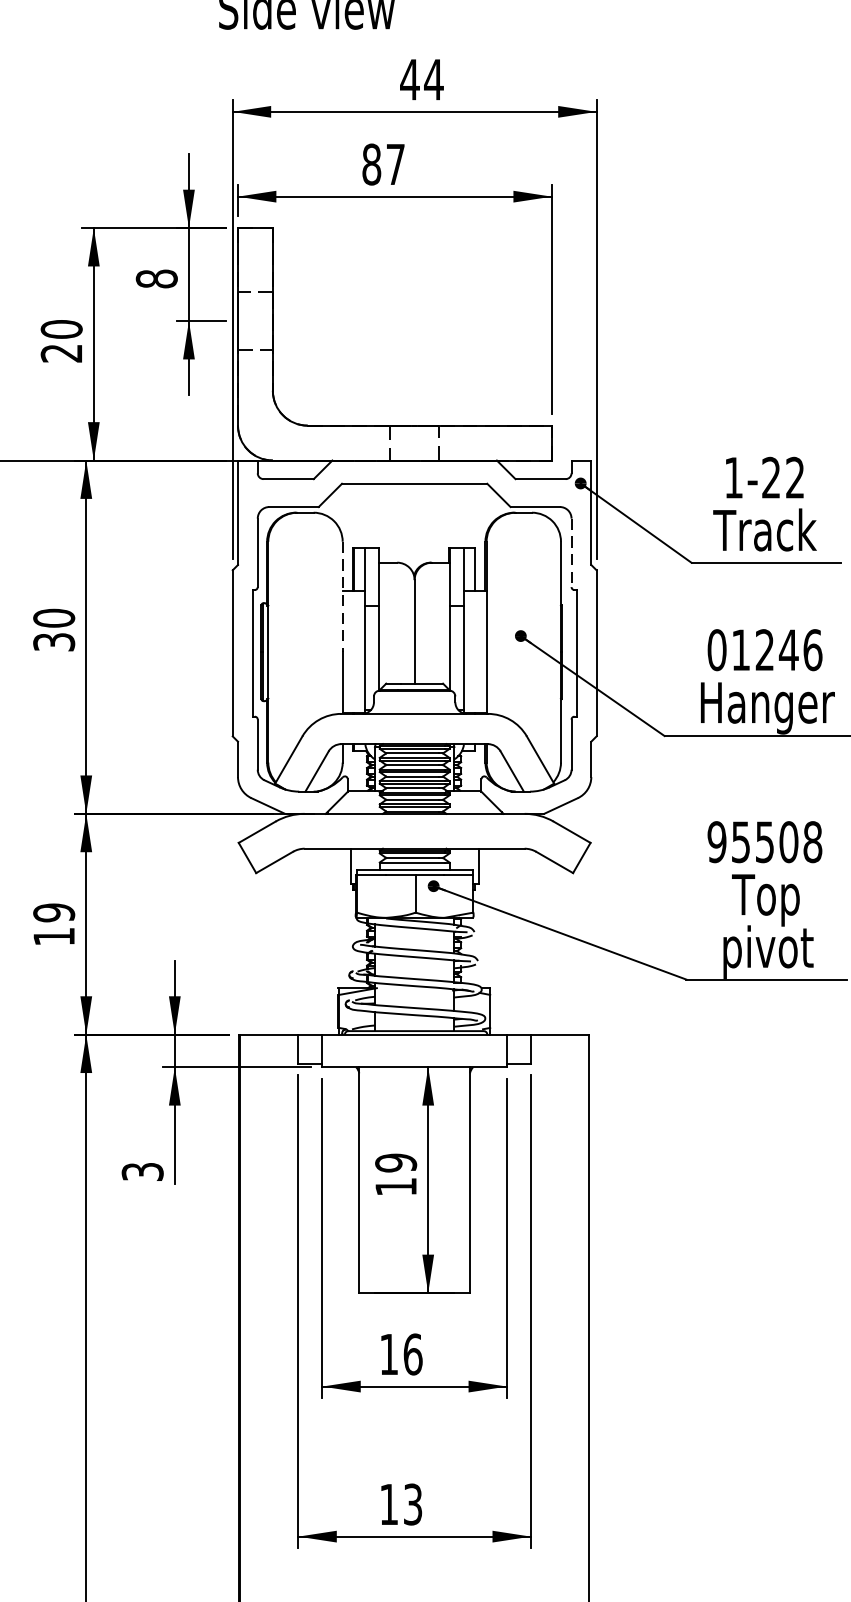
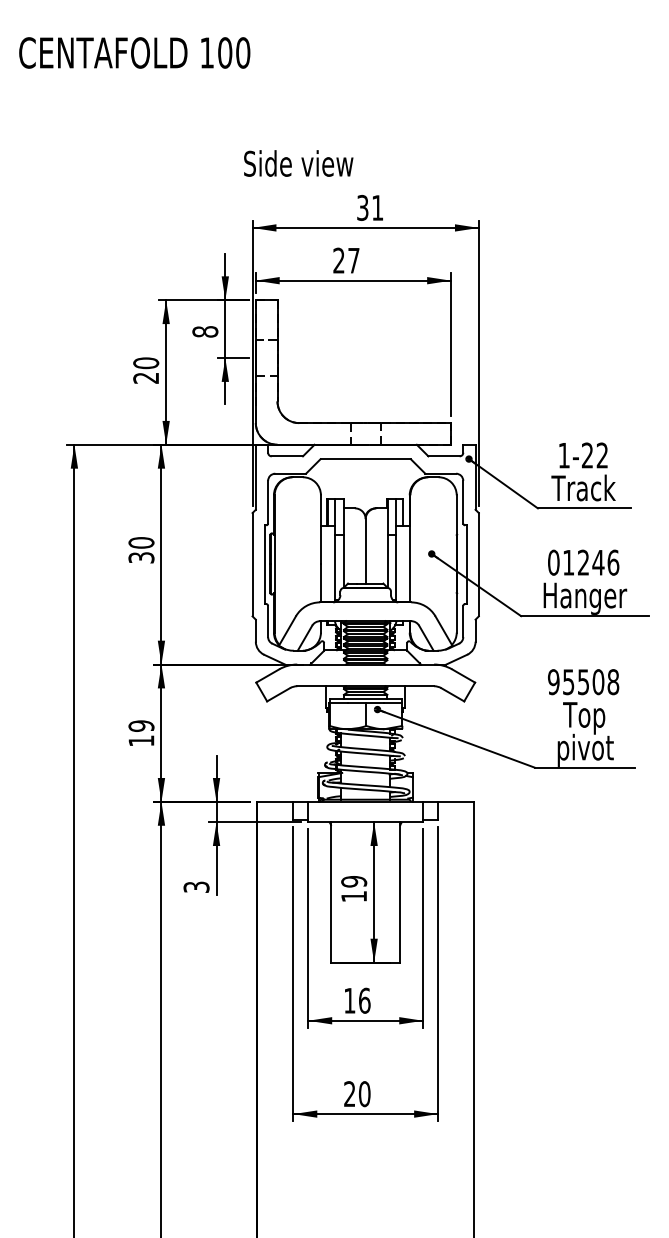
text: (420, 79) -> (369, 207), 44 -> 31
text: (370, 164) -> (338, 260), 87 -> 27
line: (571, 553) -> (463, 502), dashed -> solid
line: (341, 598) -> (320, 530), dashed -> solid
text: (401, 1505) -> (357, 1094), 13 -> 20

